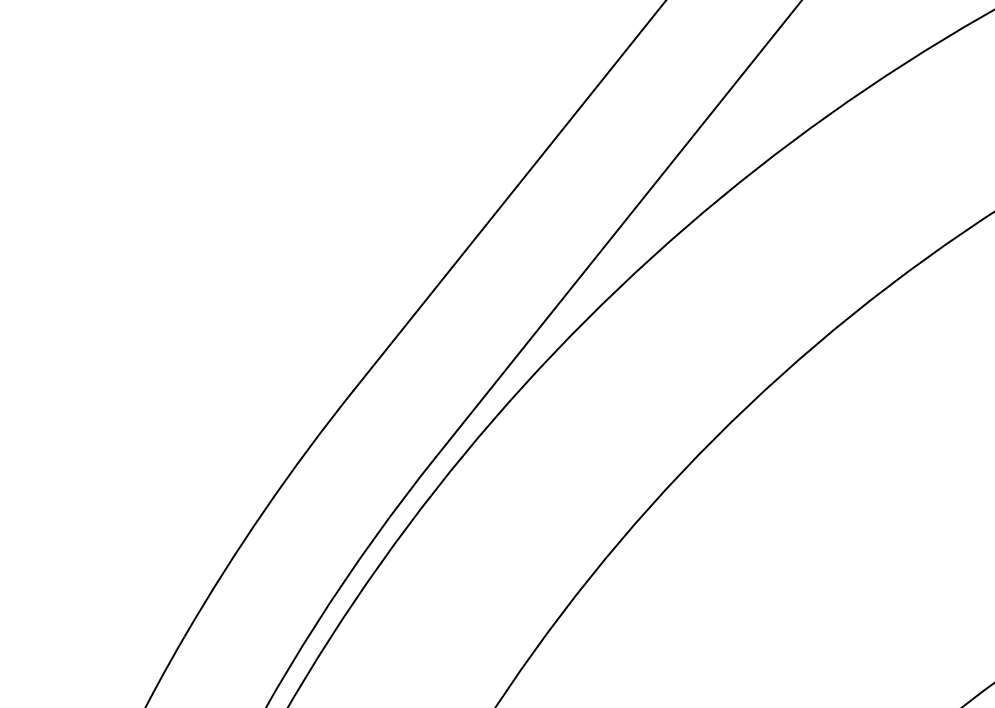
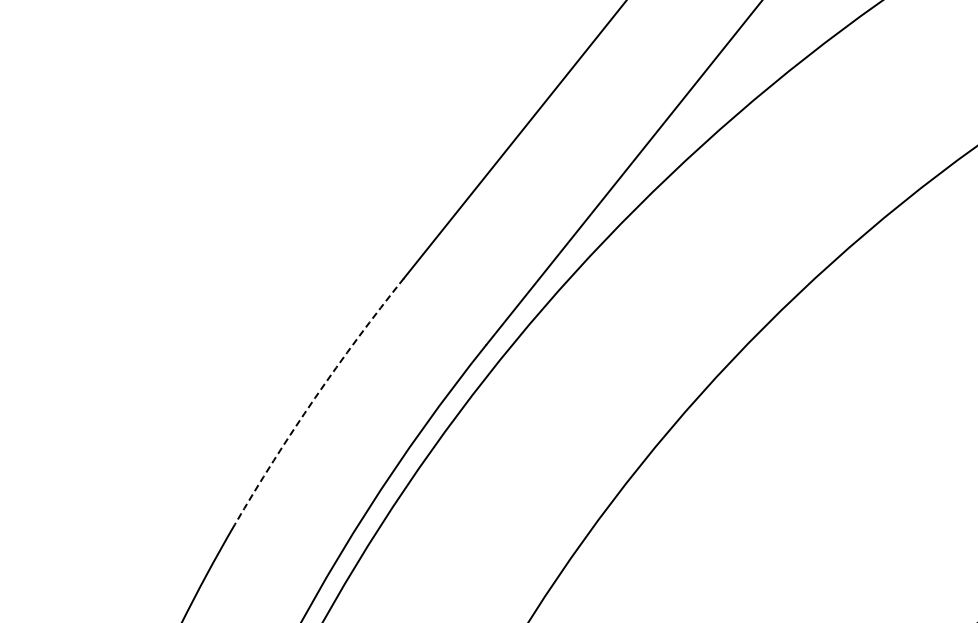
arc: (264, 510) -> (314, 398), solid -> dashed

